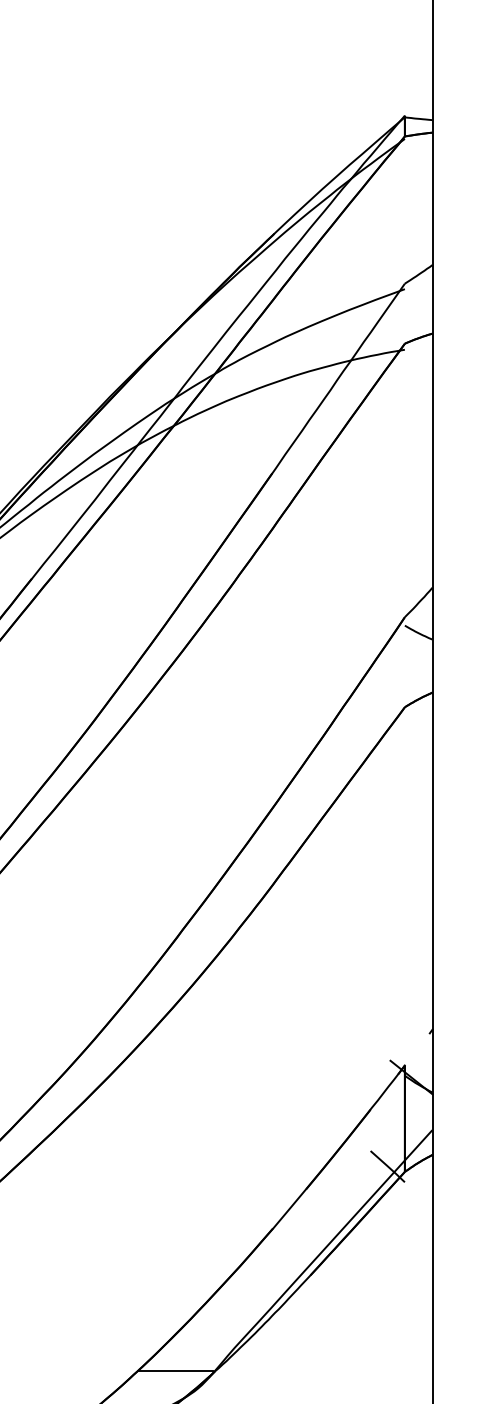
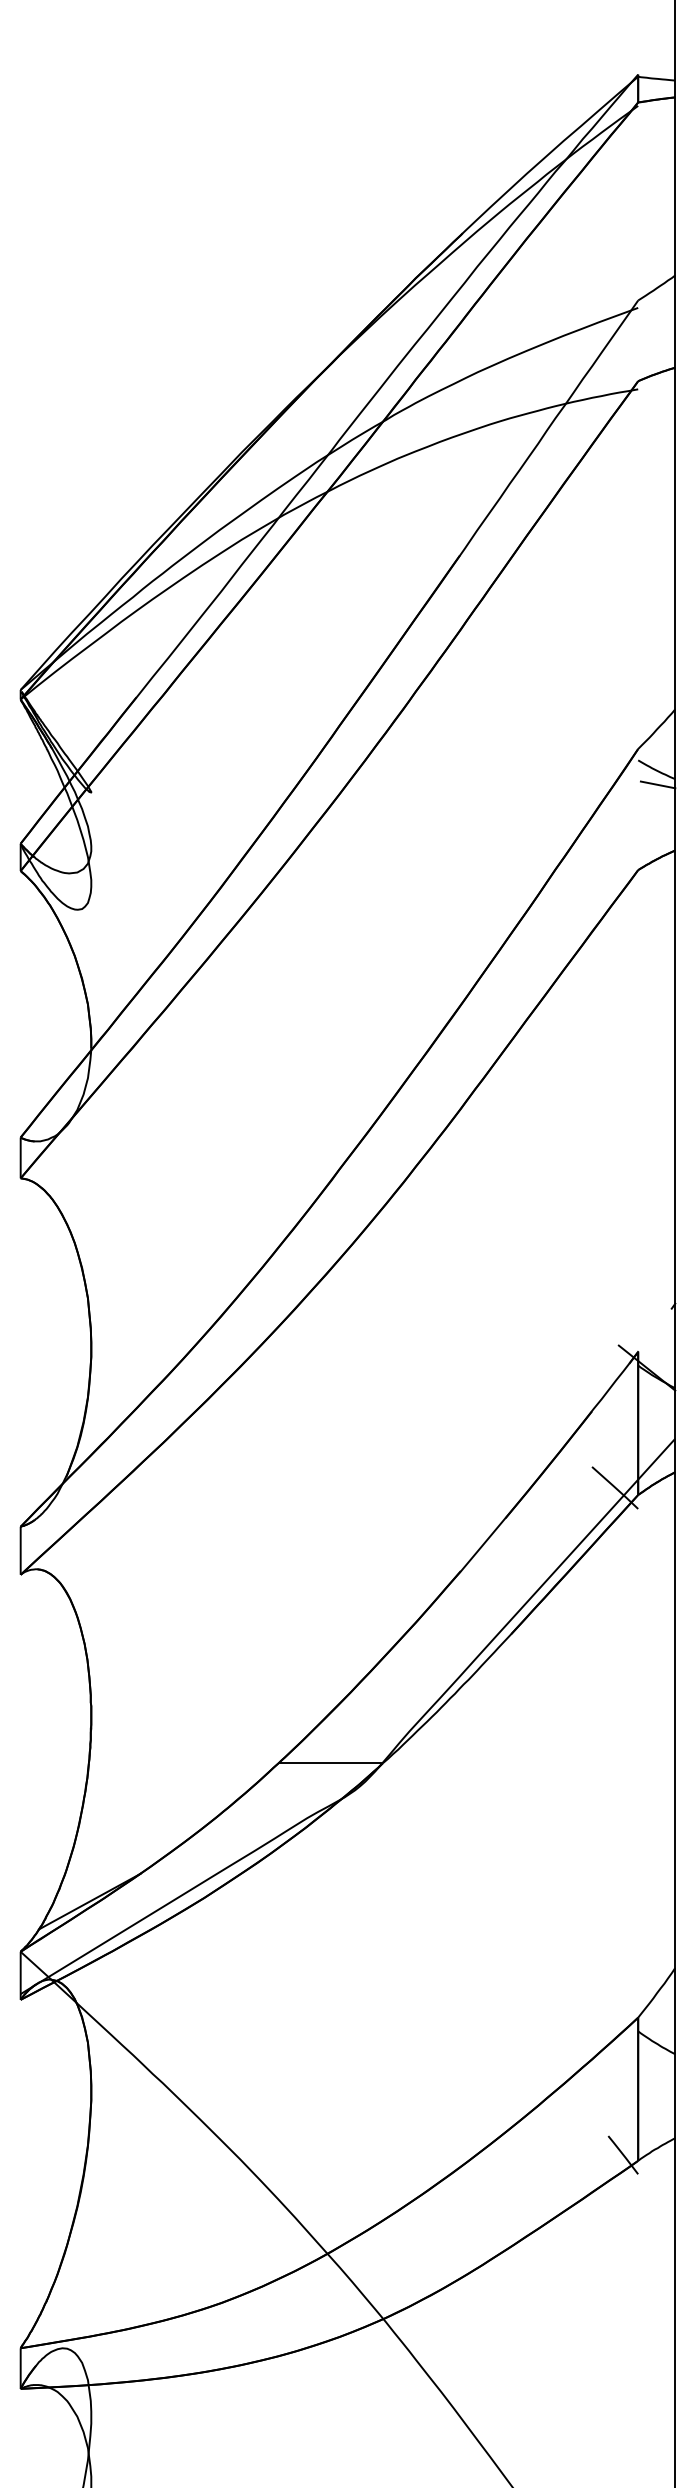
line: (419, 643) -> (657, 784), added

